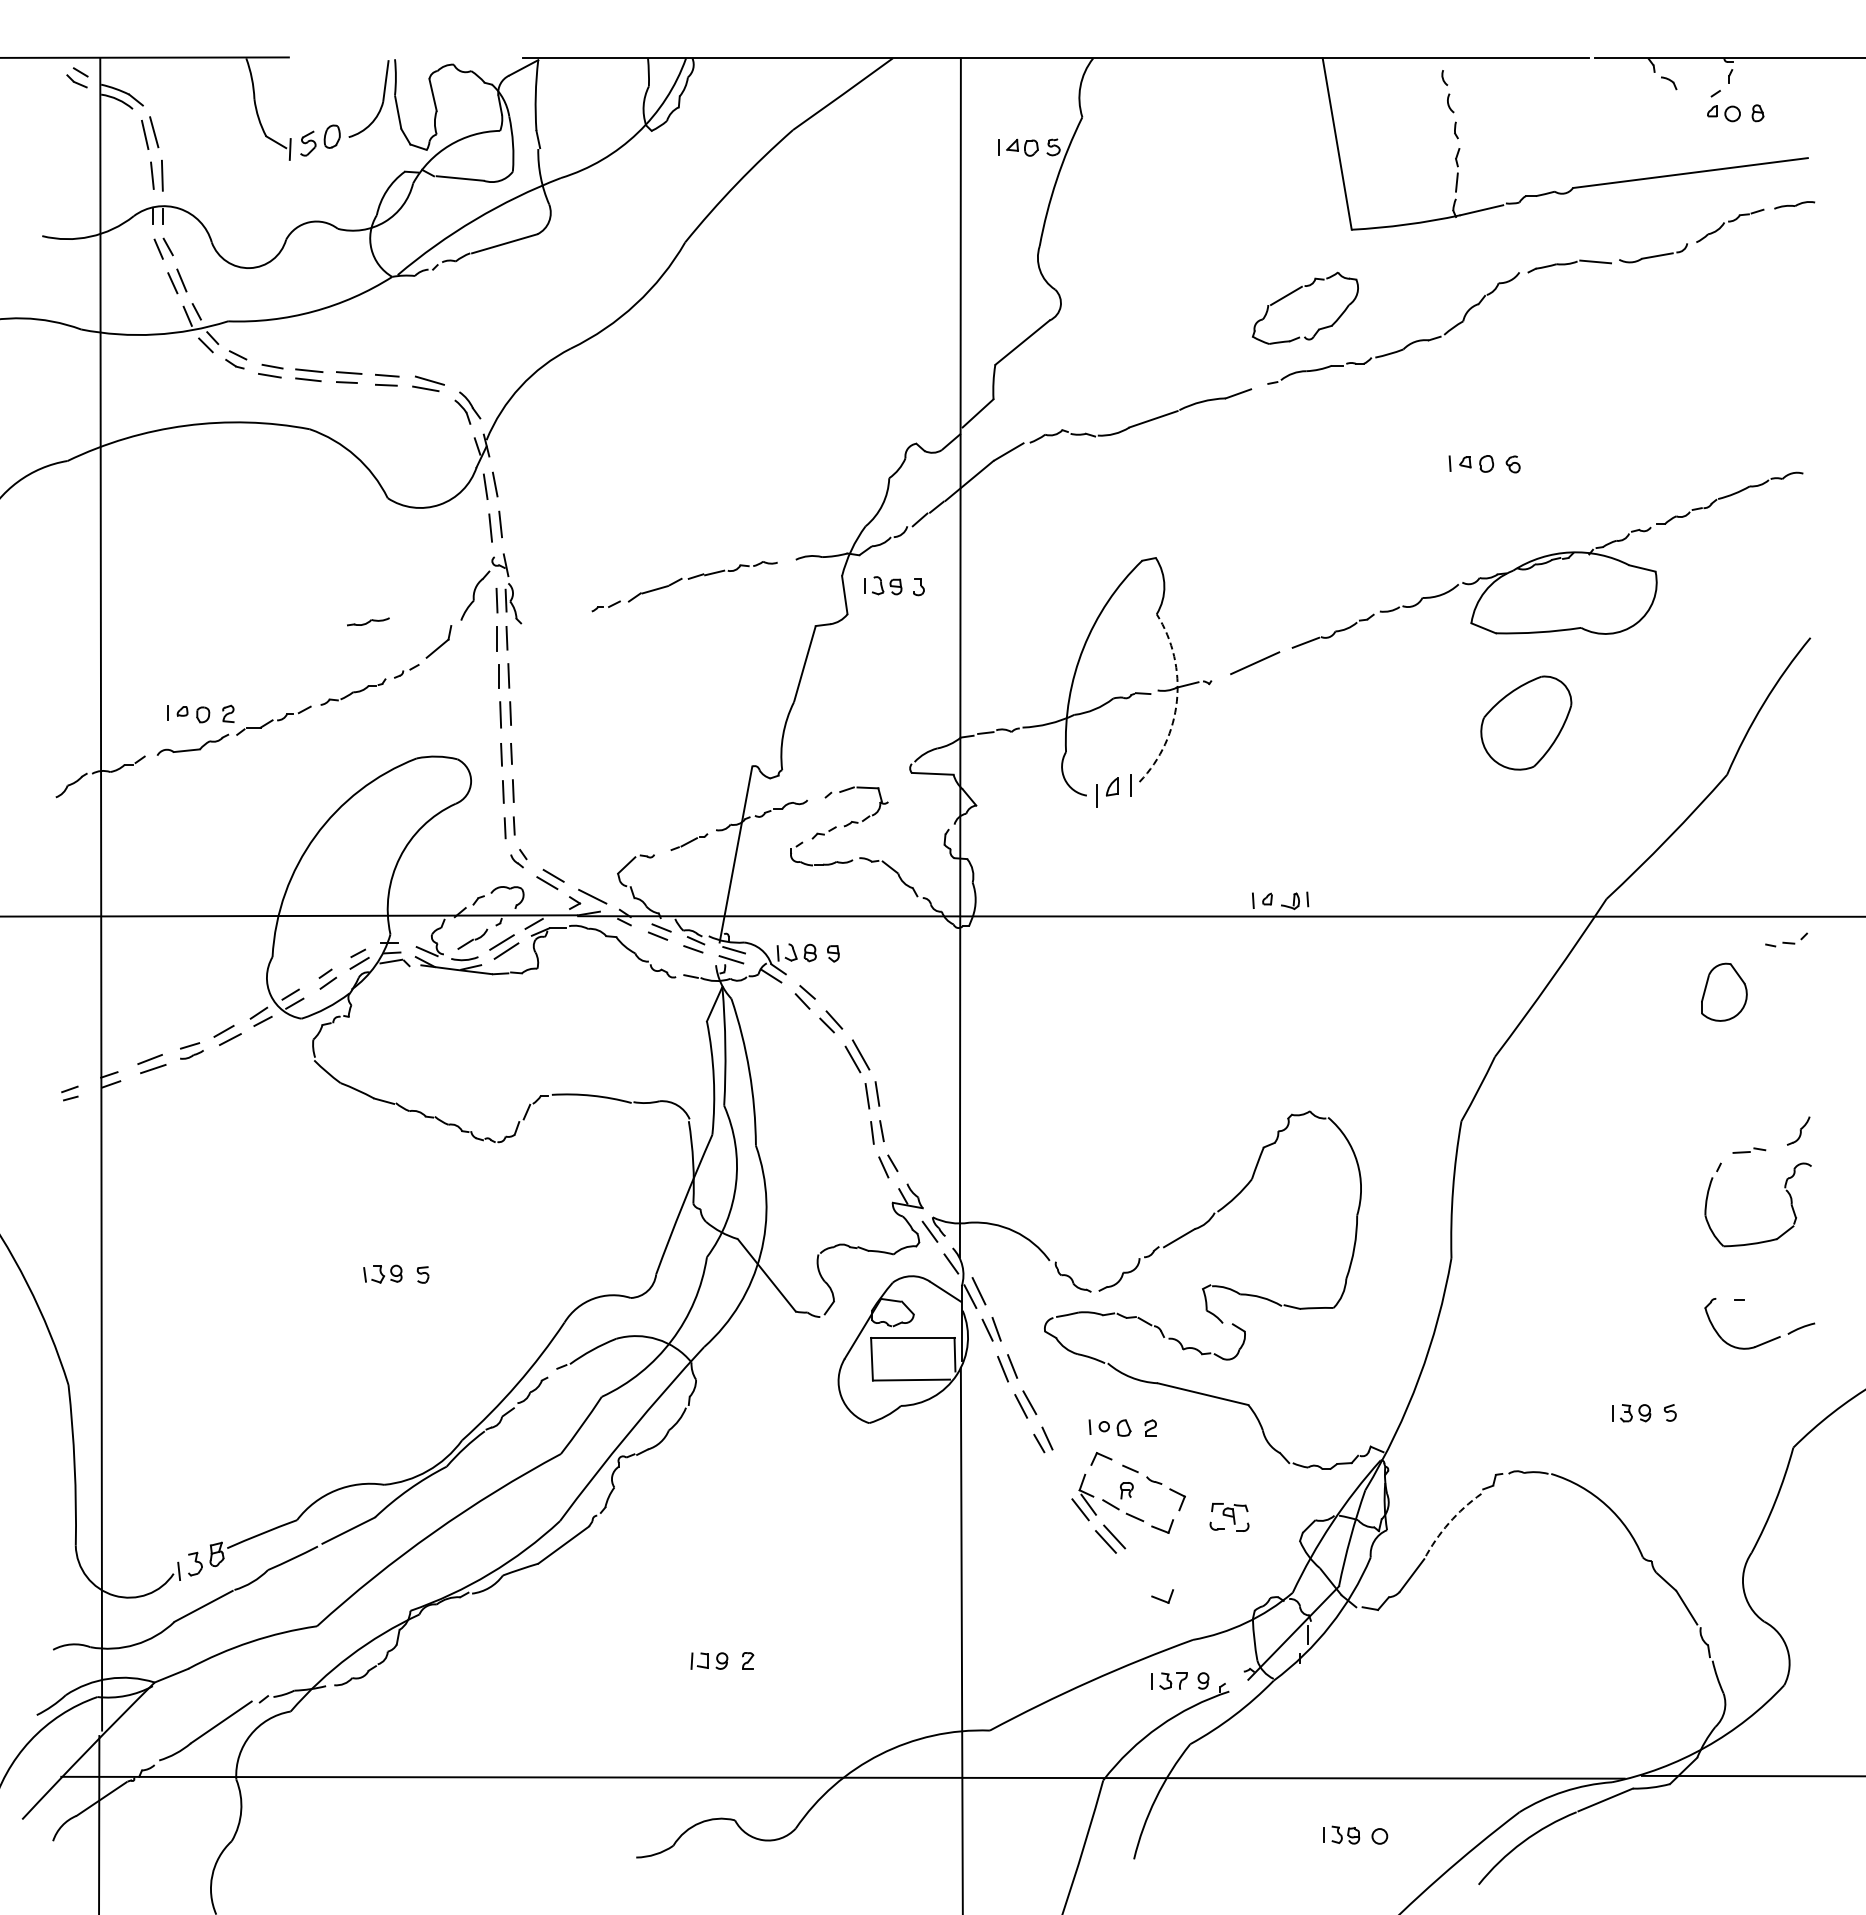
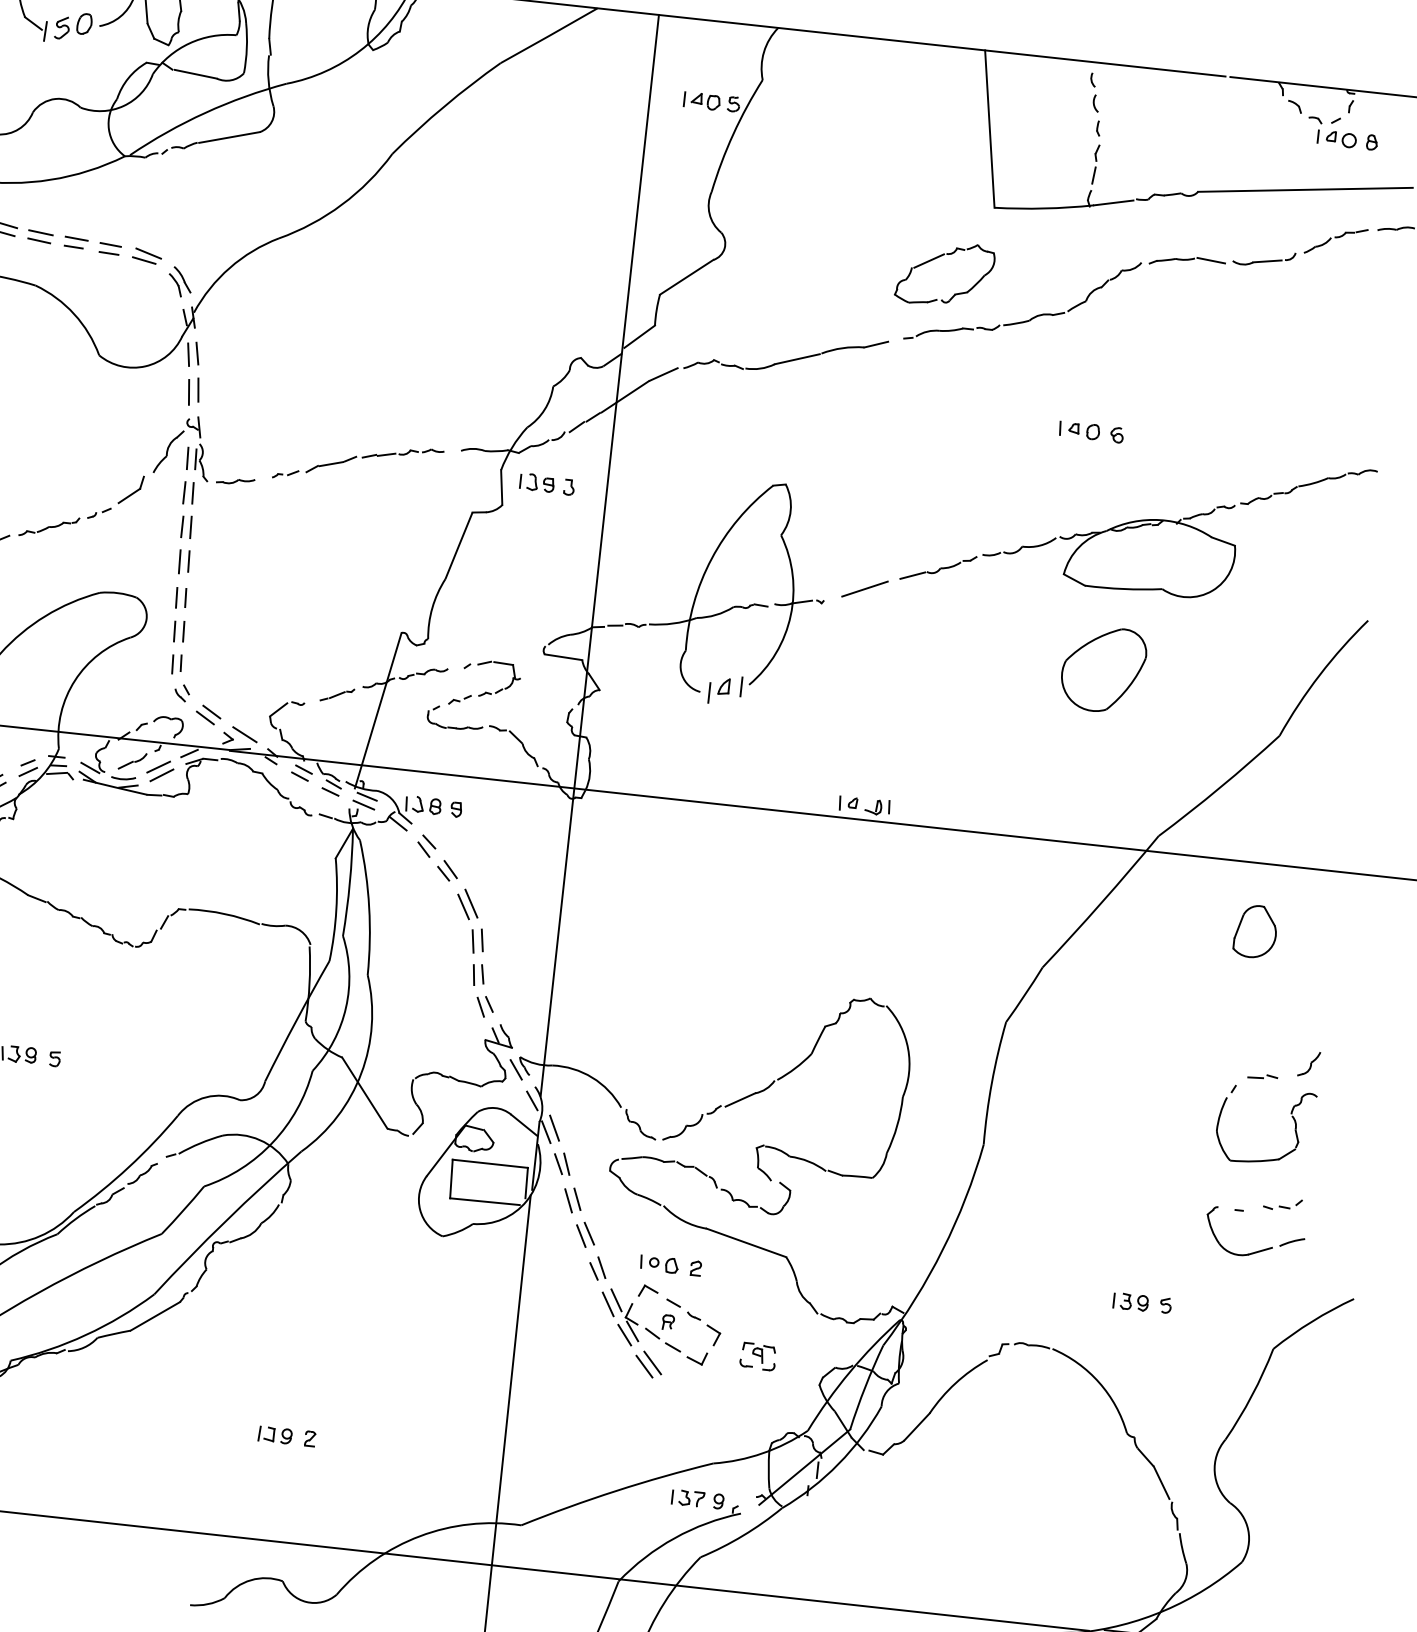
part: (1692, 106) -> (1313, 130), added
part: (368, 621) -> (235, 480), moved
arc: (1176, 701) -> (790, 615), dashed -> solid
part: (1786, 939) -> (1282, 1203), moved
line: (1067, 1472) -> (616, 1300), added
line: (1058, 1477) -> (607, 1303), added
arc: (1449, 1523) -> (955, 1383), dashed -> solid
part: (1162, 1596) -> (690, 1421), removed

